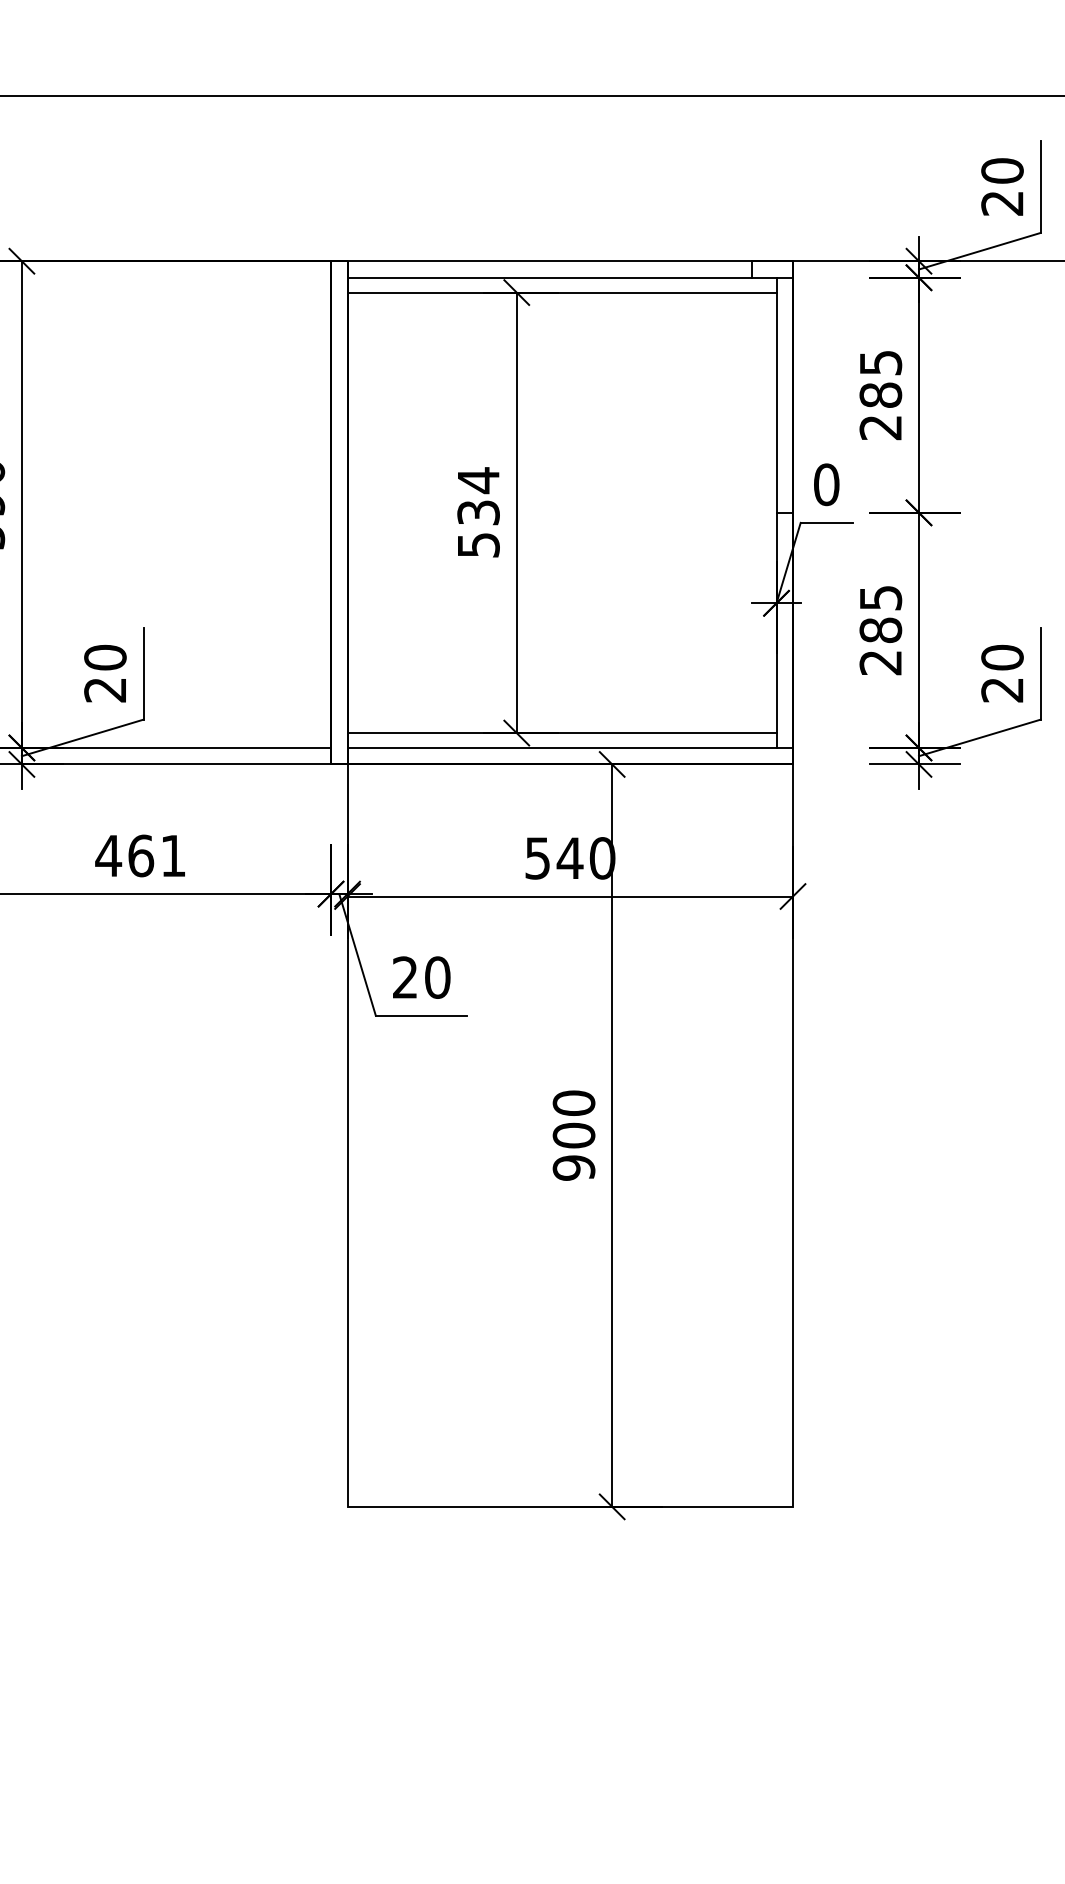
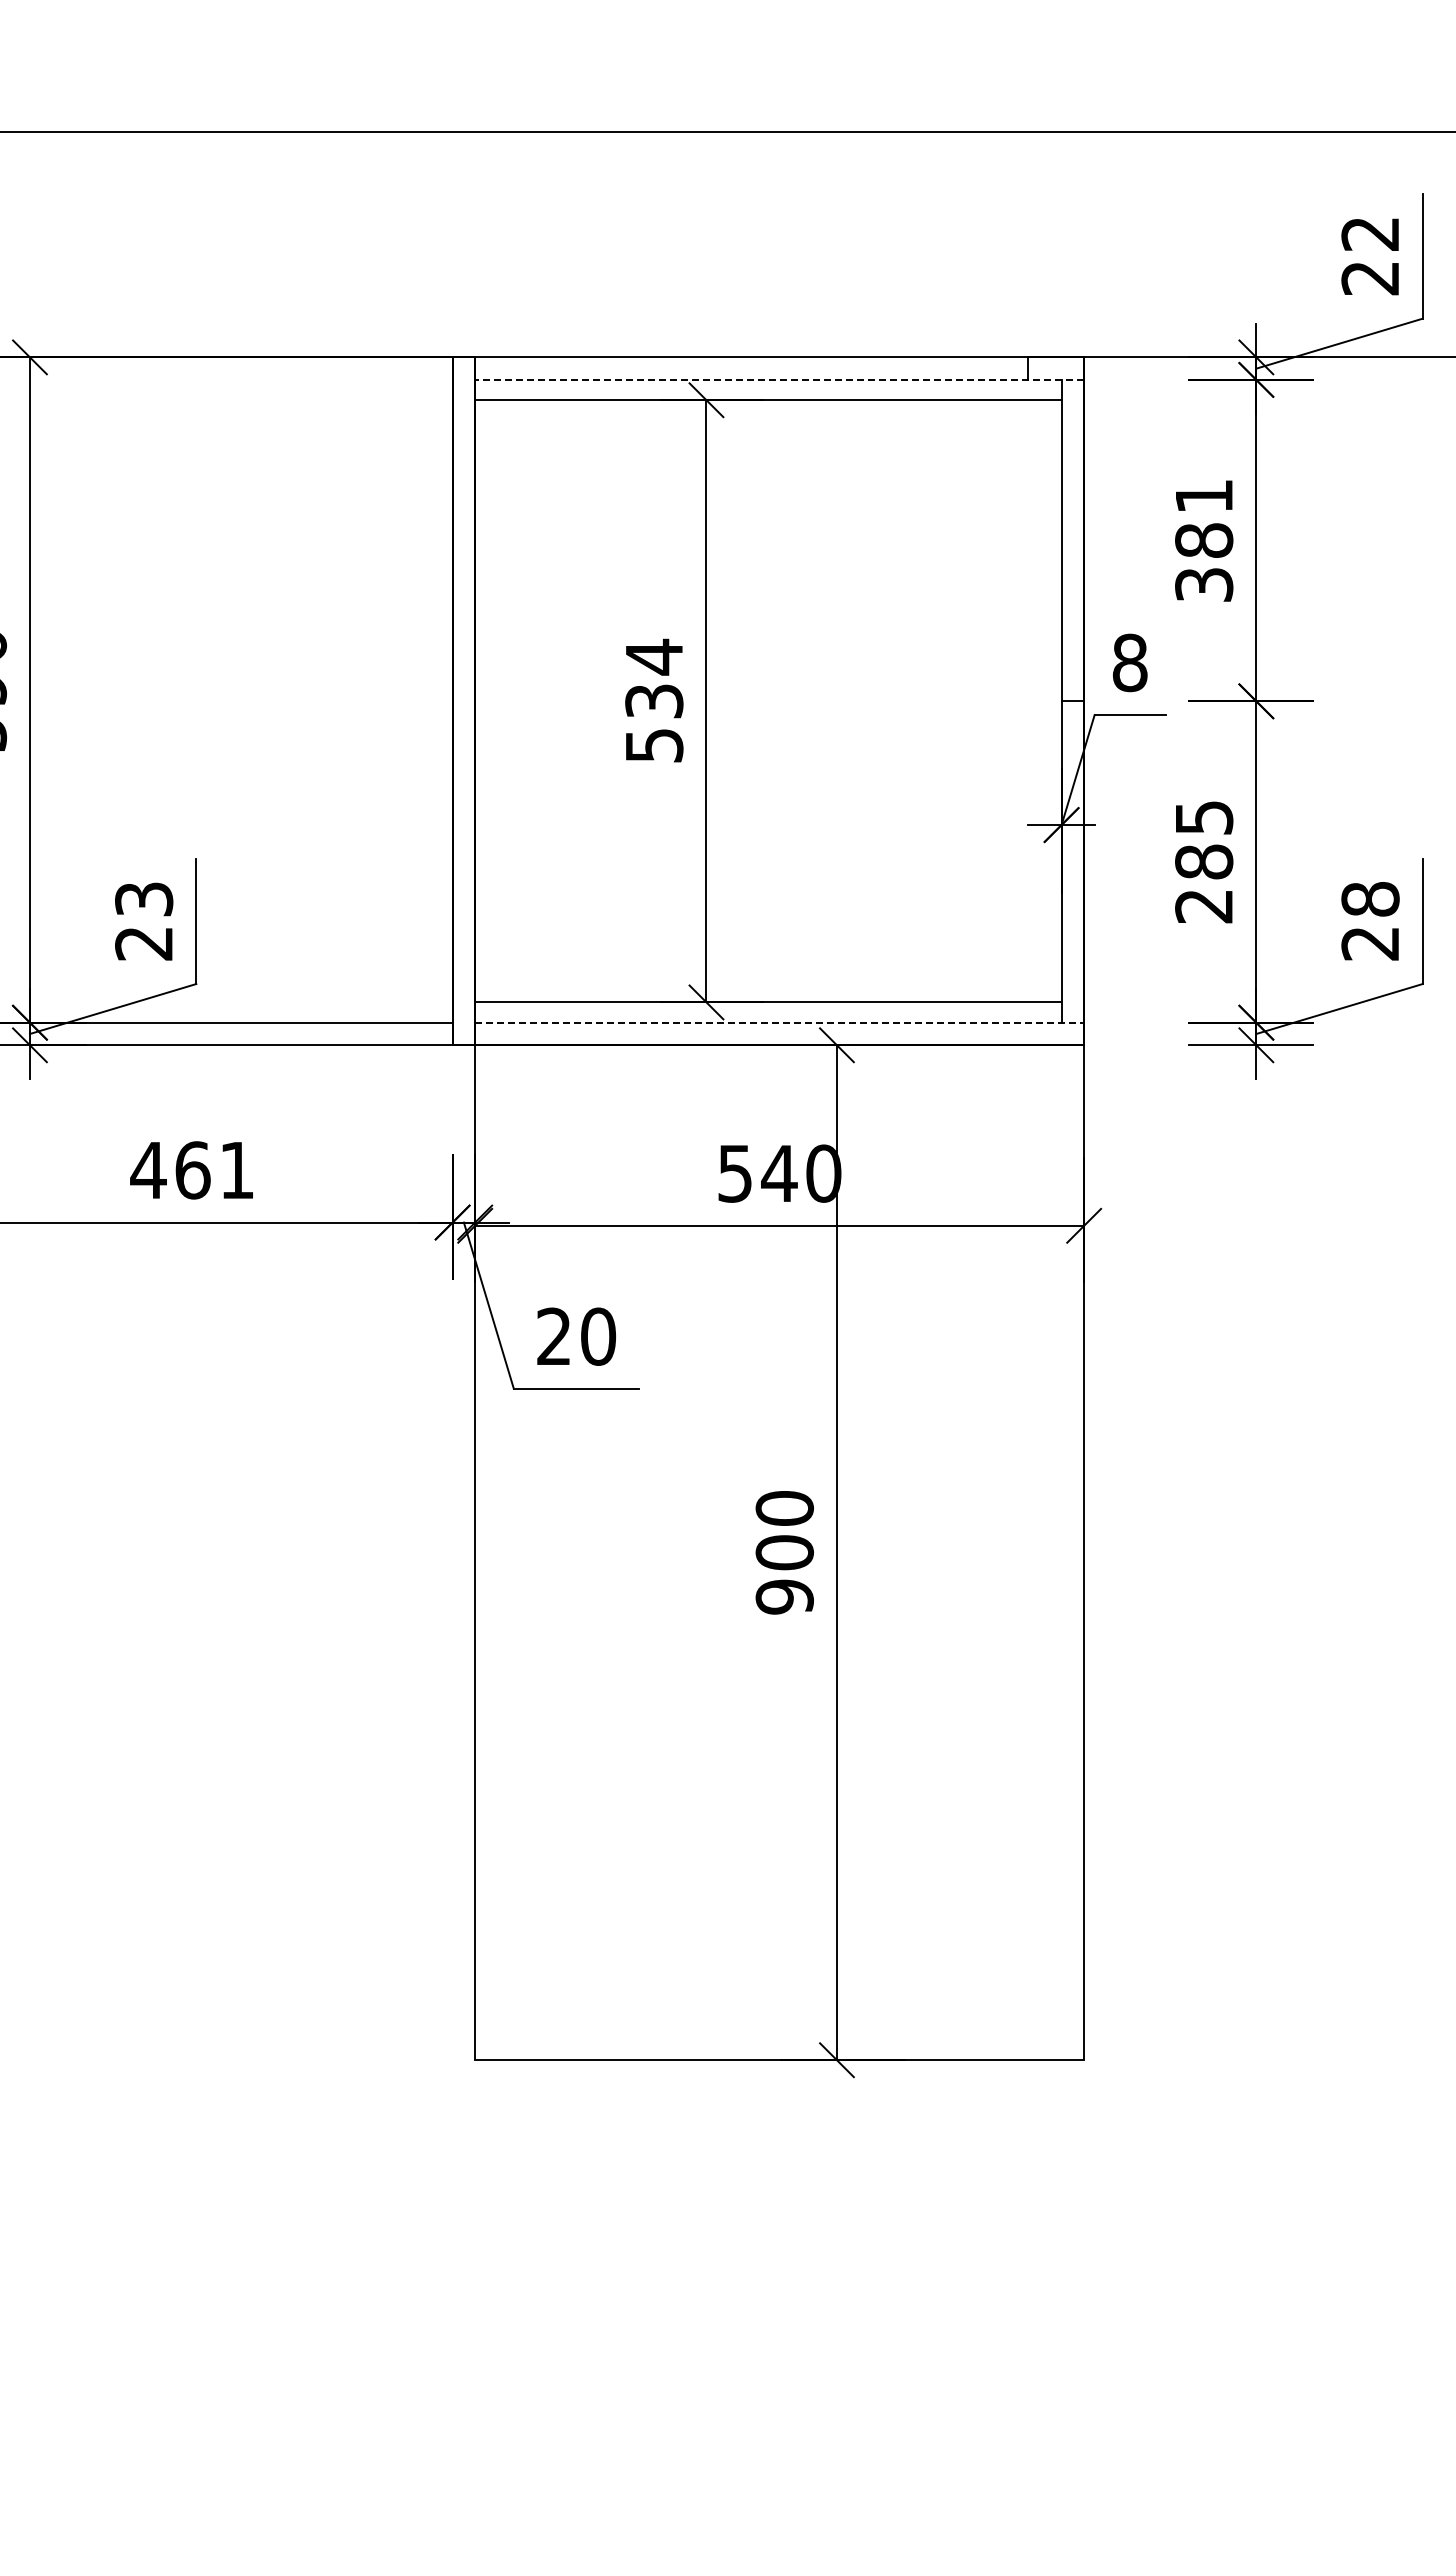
text: (1002, 170) -> (1370, 233), 20 -> 22
line: (570, 277) -> (779, 379), solid -> dashed
text: (881, 395) -> (1204, 540), 285 -> 381
text: (826, 484) -> (1129, 662), 0 -> 8
text: (105, 657) -> (144, 898), 20 -> 23
text: (1002, 657) -> (1370, 898), 20 -> 28
line: (570, 747) -> (780, 1022), solid -> dashed

